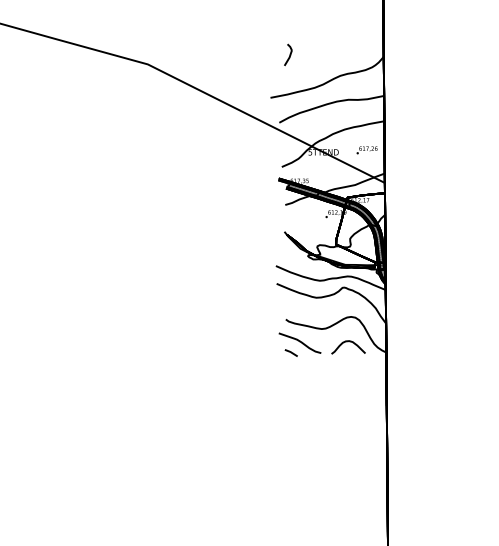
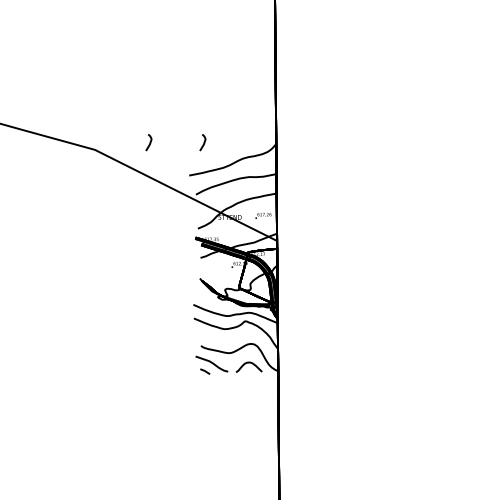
curve: (218, 54) -> (149, 142), added

